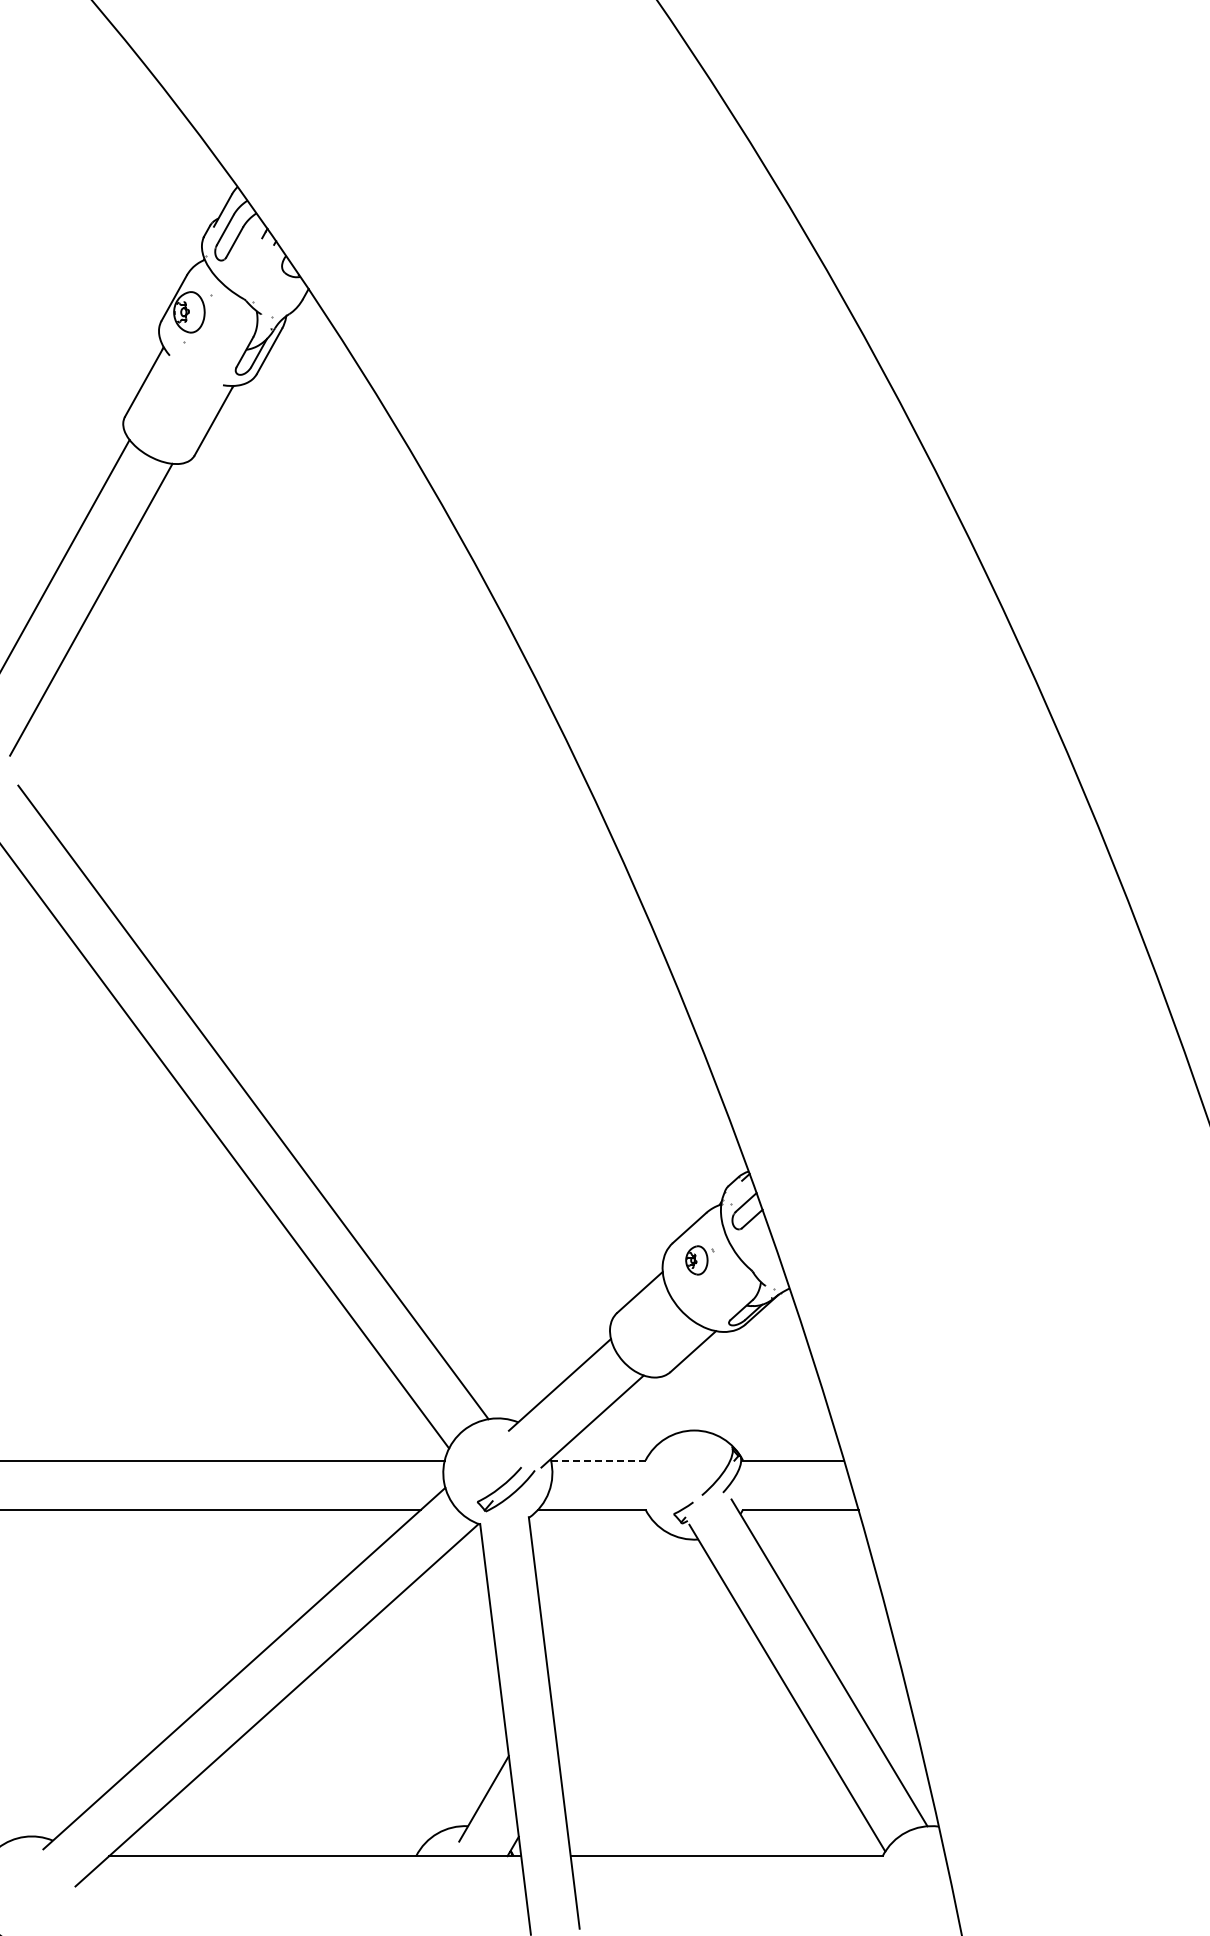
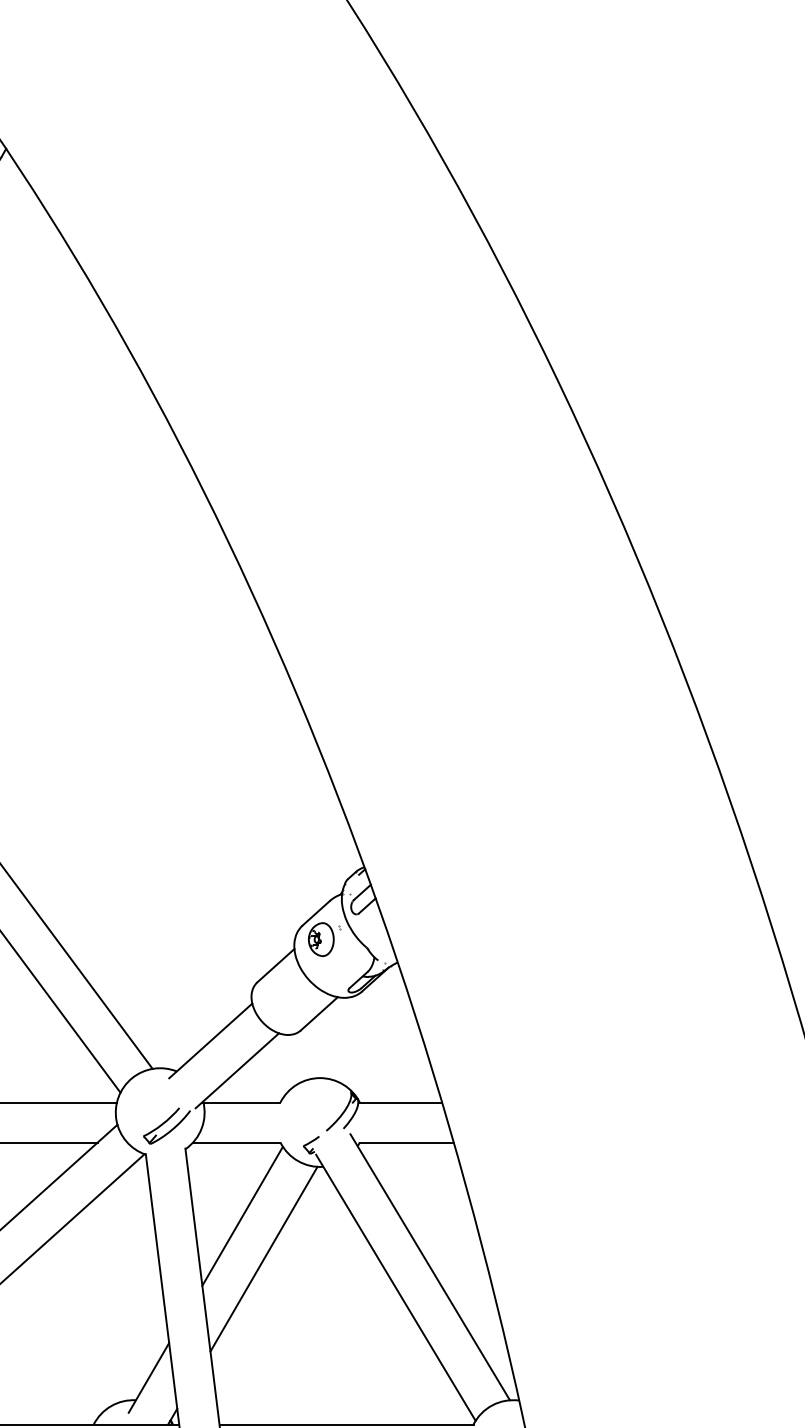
part: (699, 1260) -> (324, 939), size x1.43
line: (597, 1460) -> (241, 1102), dashed -> solid
line: (598, 1599) -> (242, 1215), added
line: (625, 1652) -> (264, 1258), added

